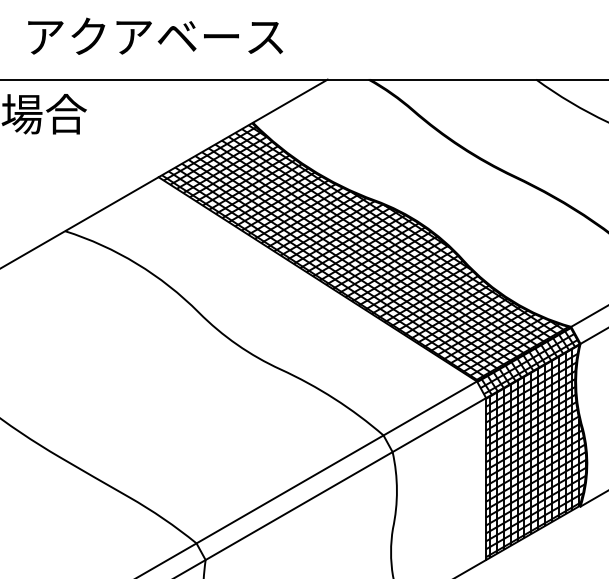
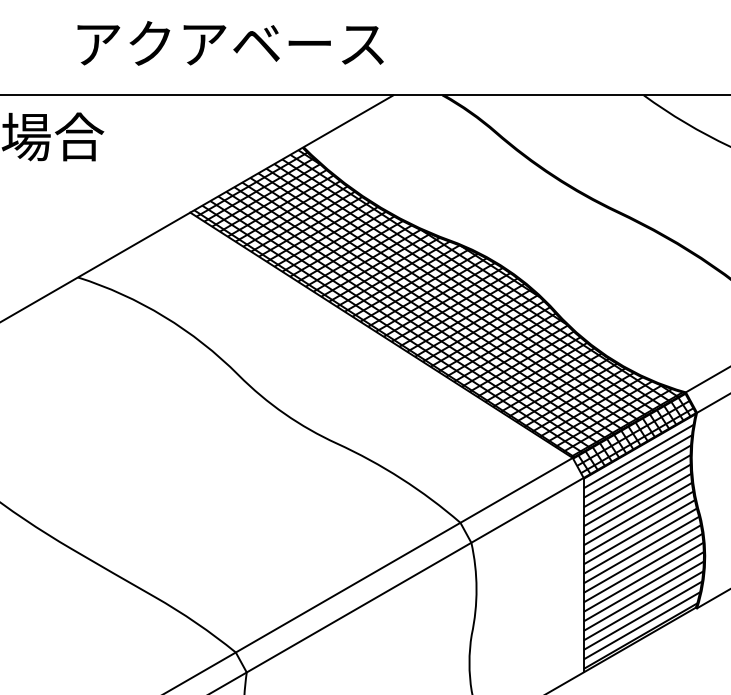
text: (155, 36) -> (230, 43), moved
hatch: (537, 451) -> (645, 541), removed

